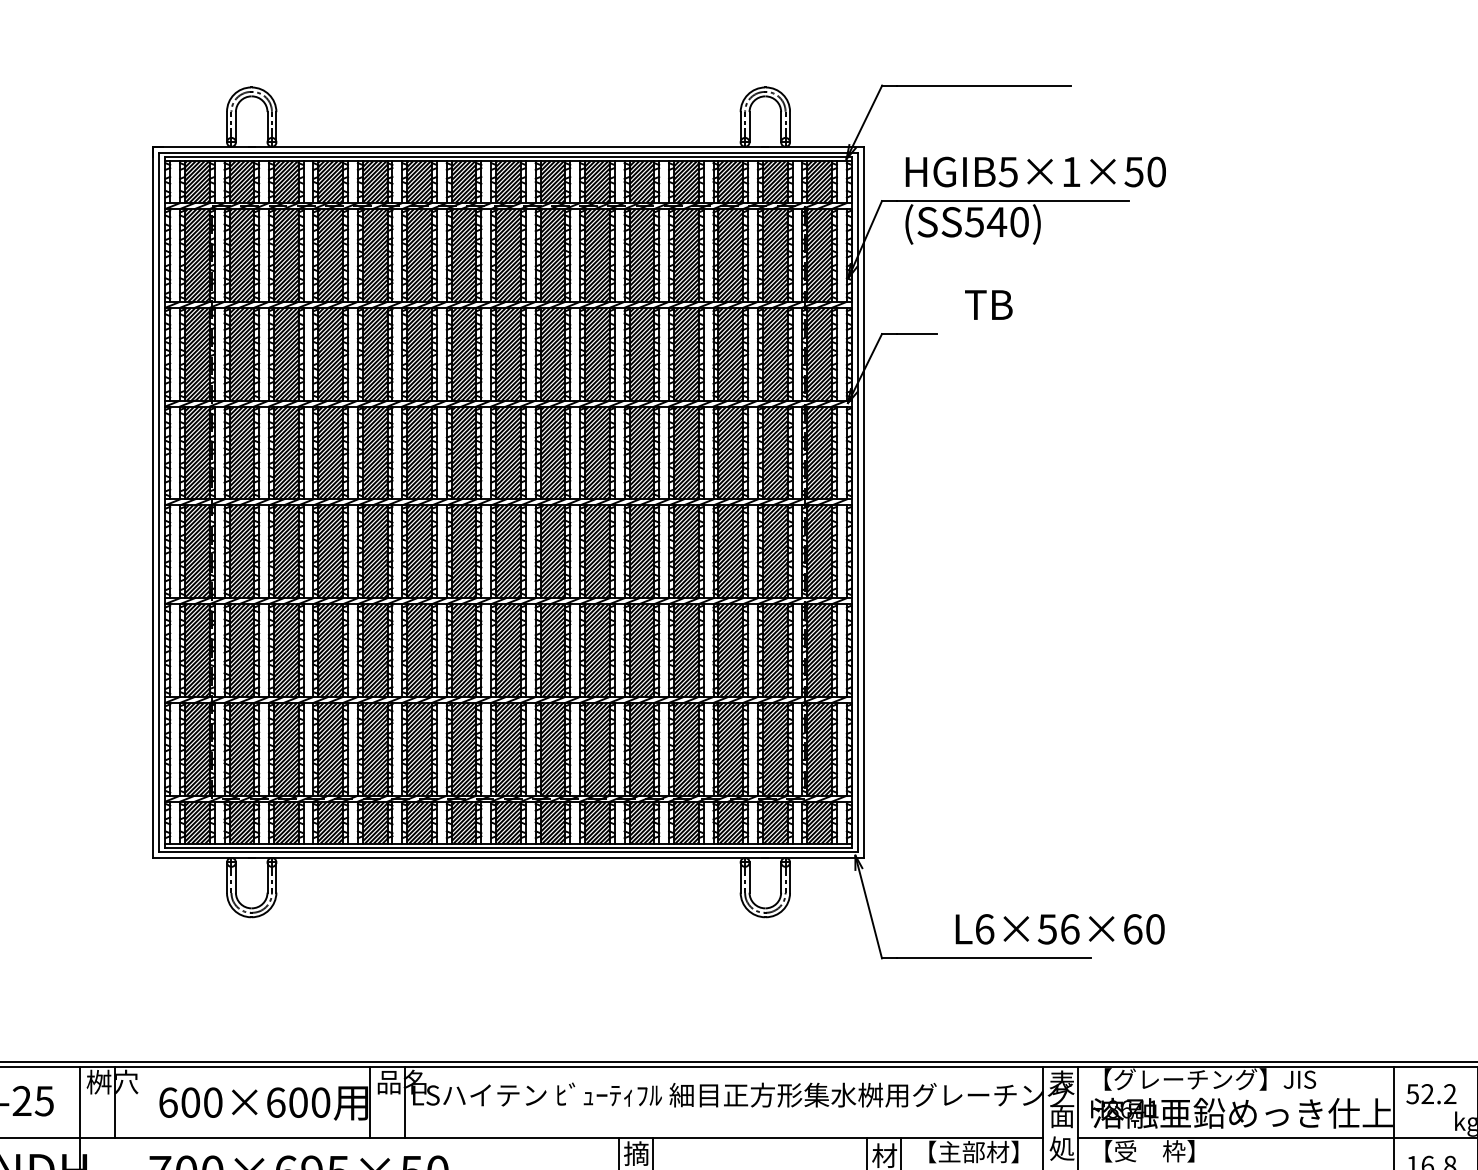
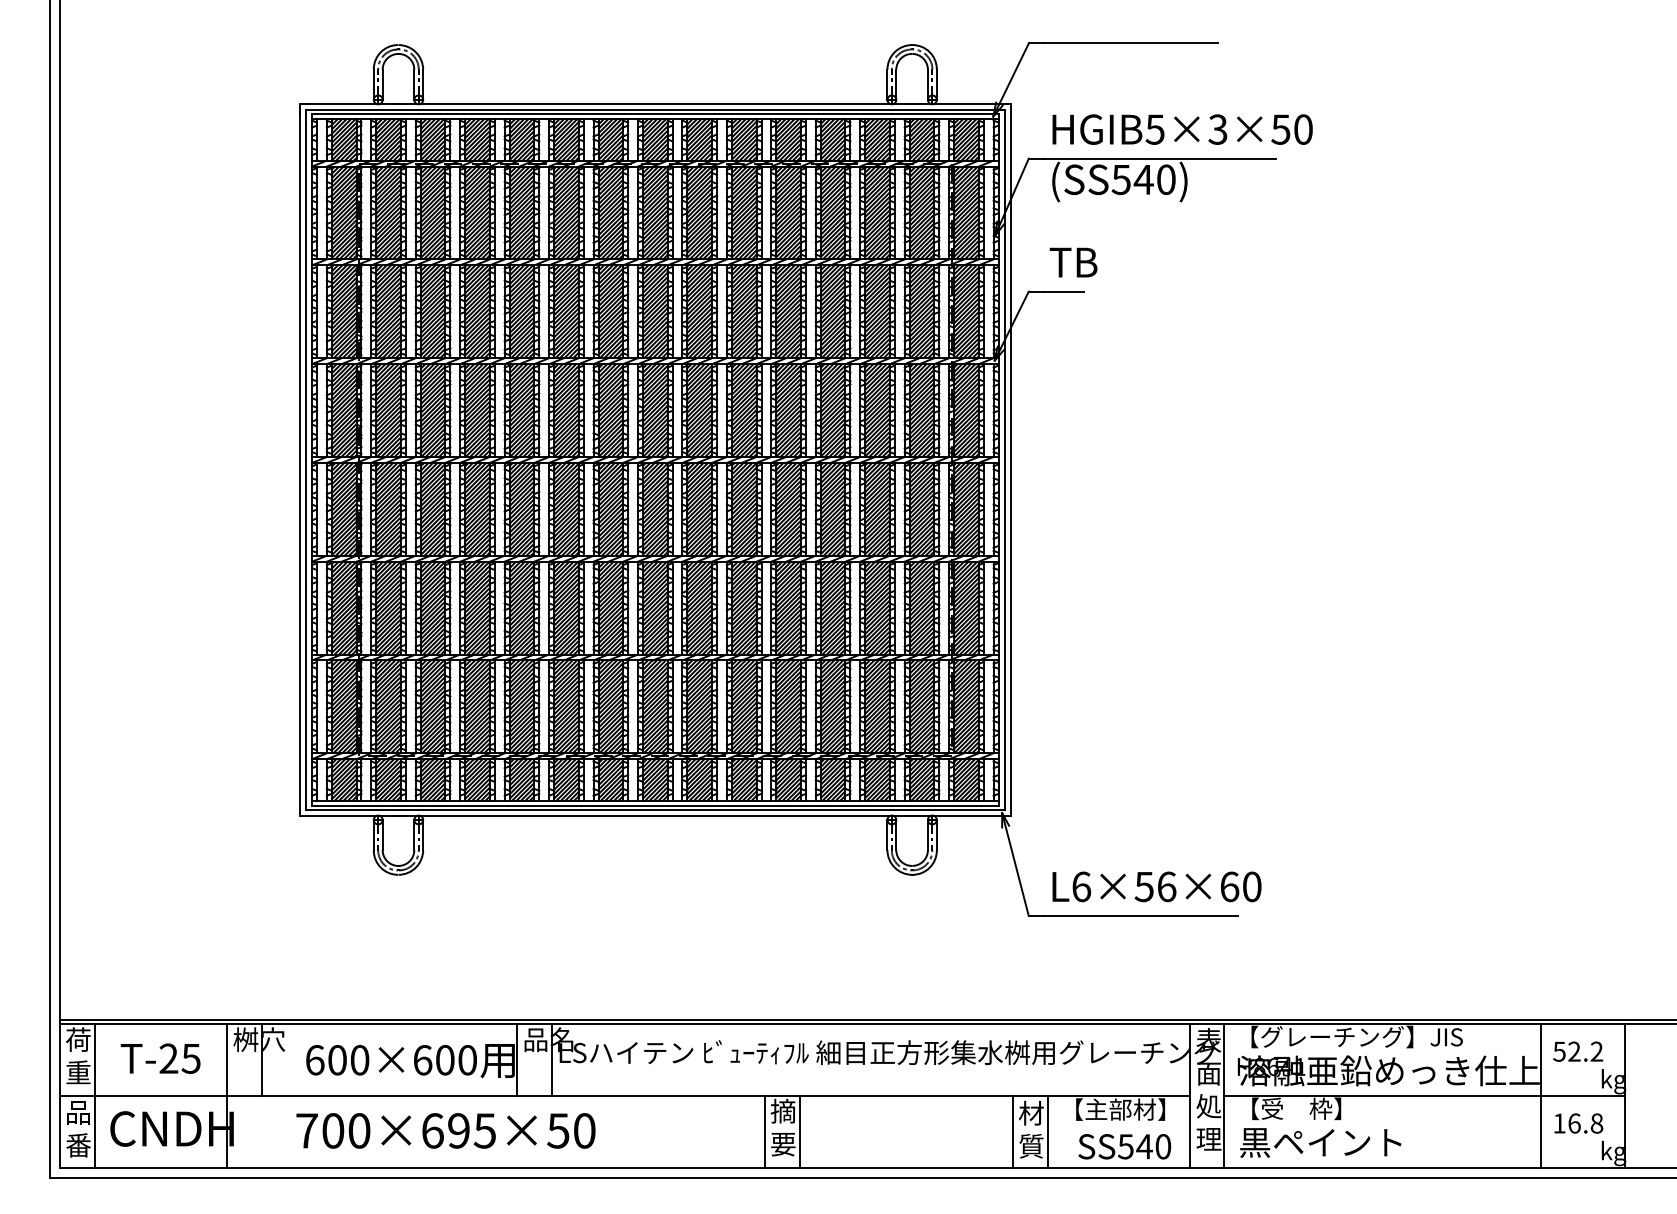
text: (1070, 171) -> (1217, 129), HGIB5×1×50 -> HGIB5×3×50
text: (988, 304) -> (1073, 262), moved
text: (1059, 928) -> (1156, 886), moved

